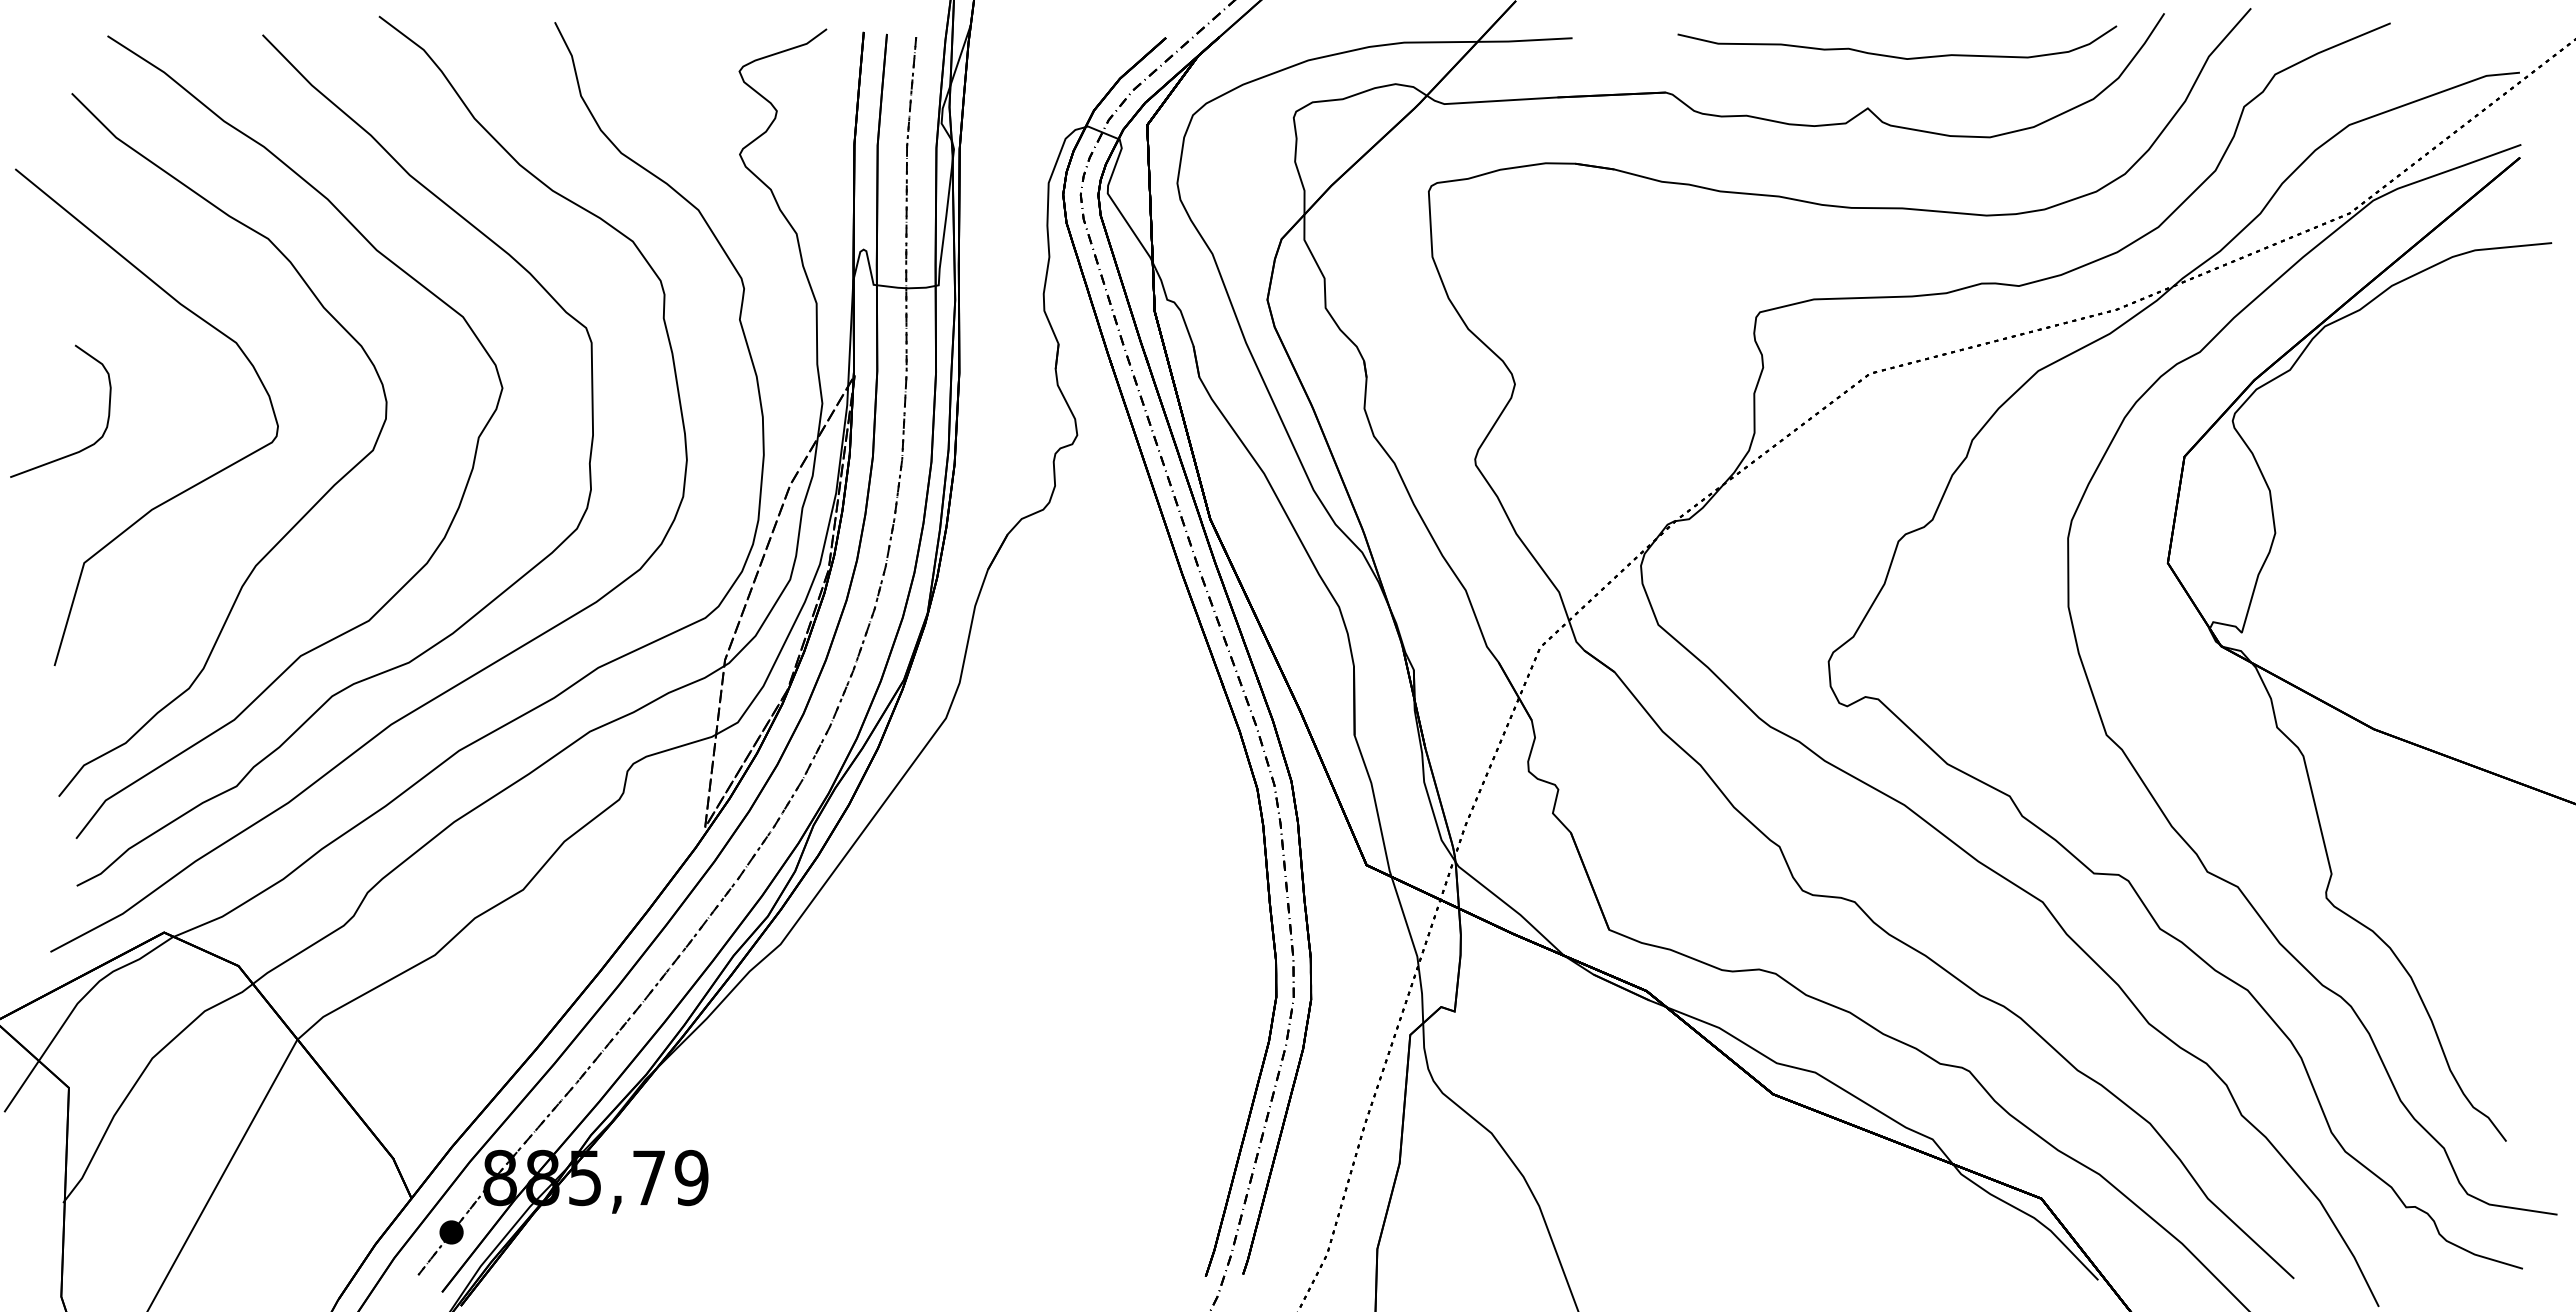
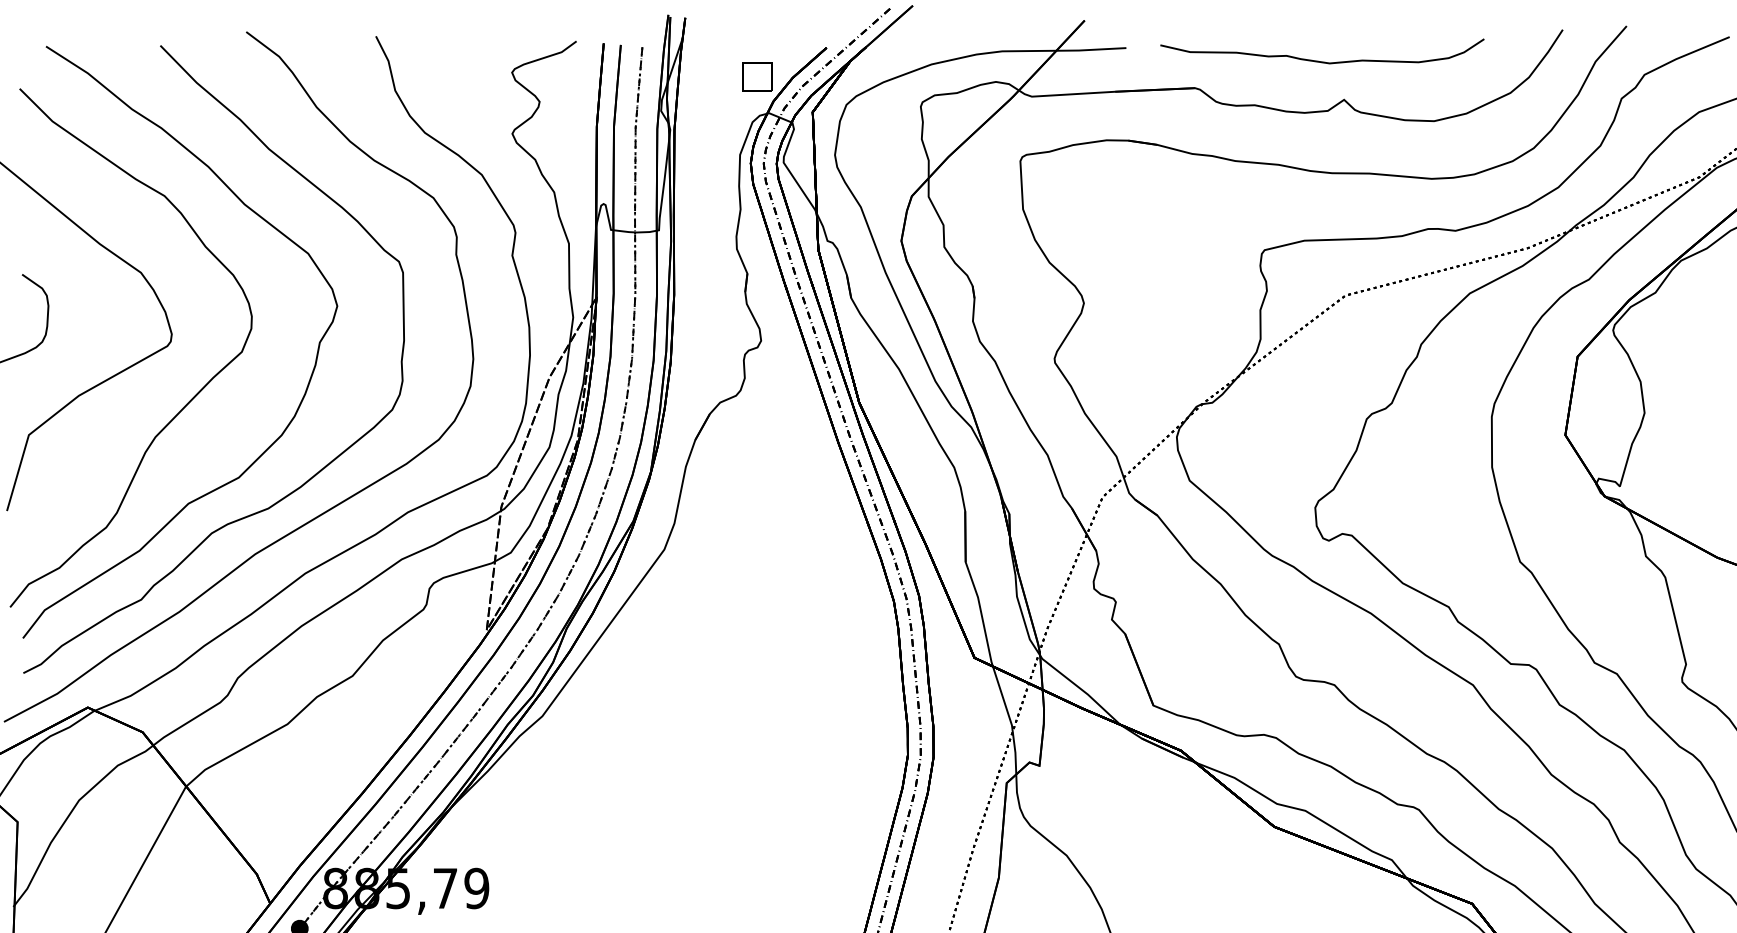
curve: (1897, 56) -> (1322, 61), moved
part: (1072, 77) -> (757, 77), added

